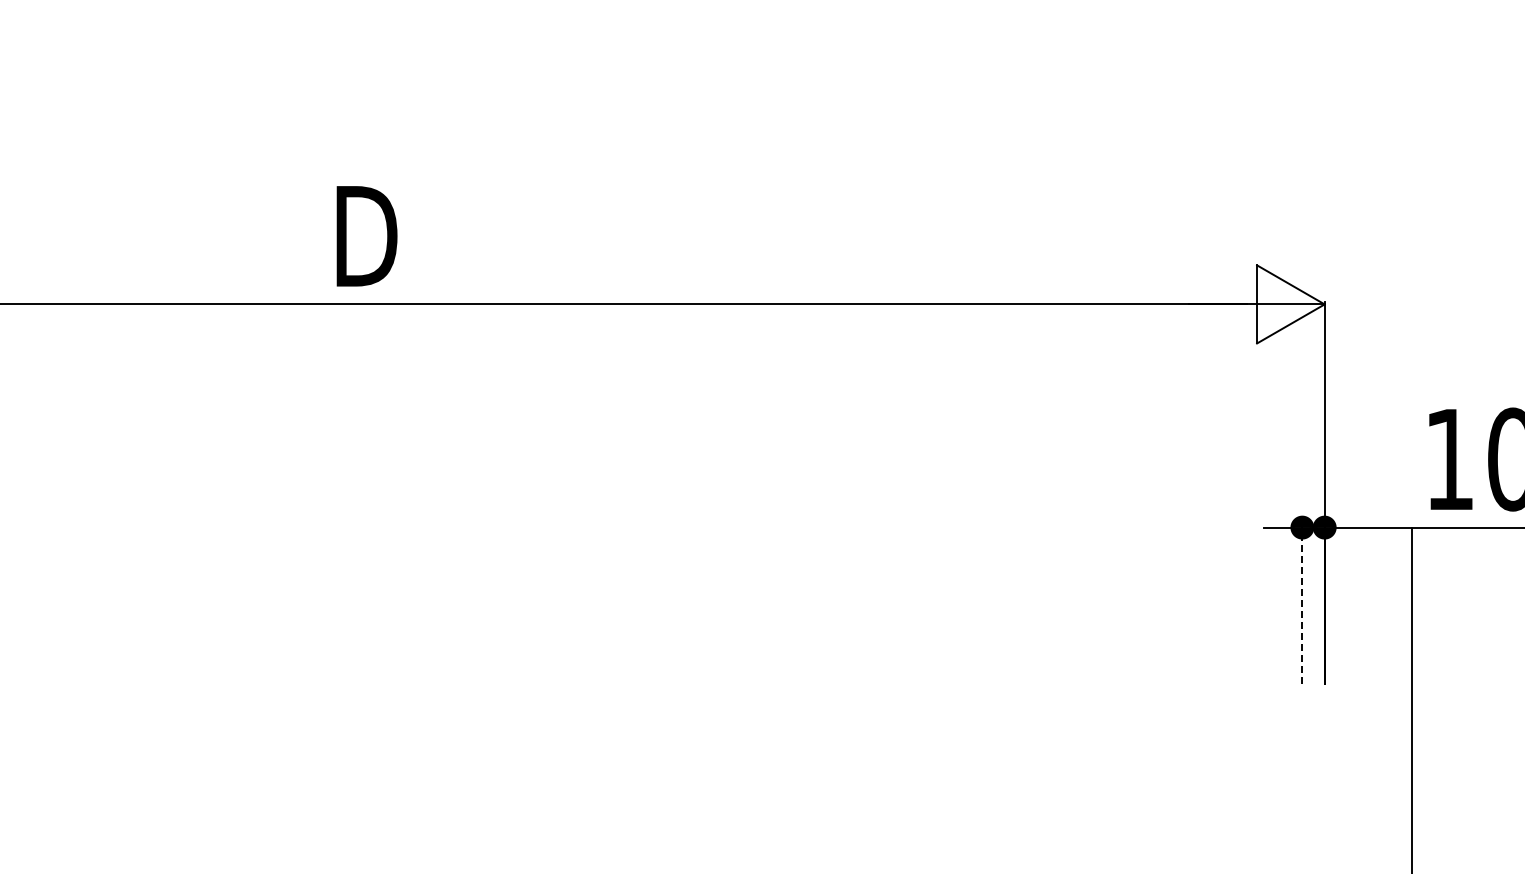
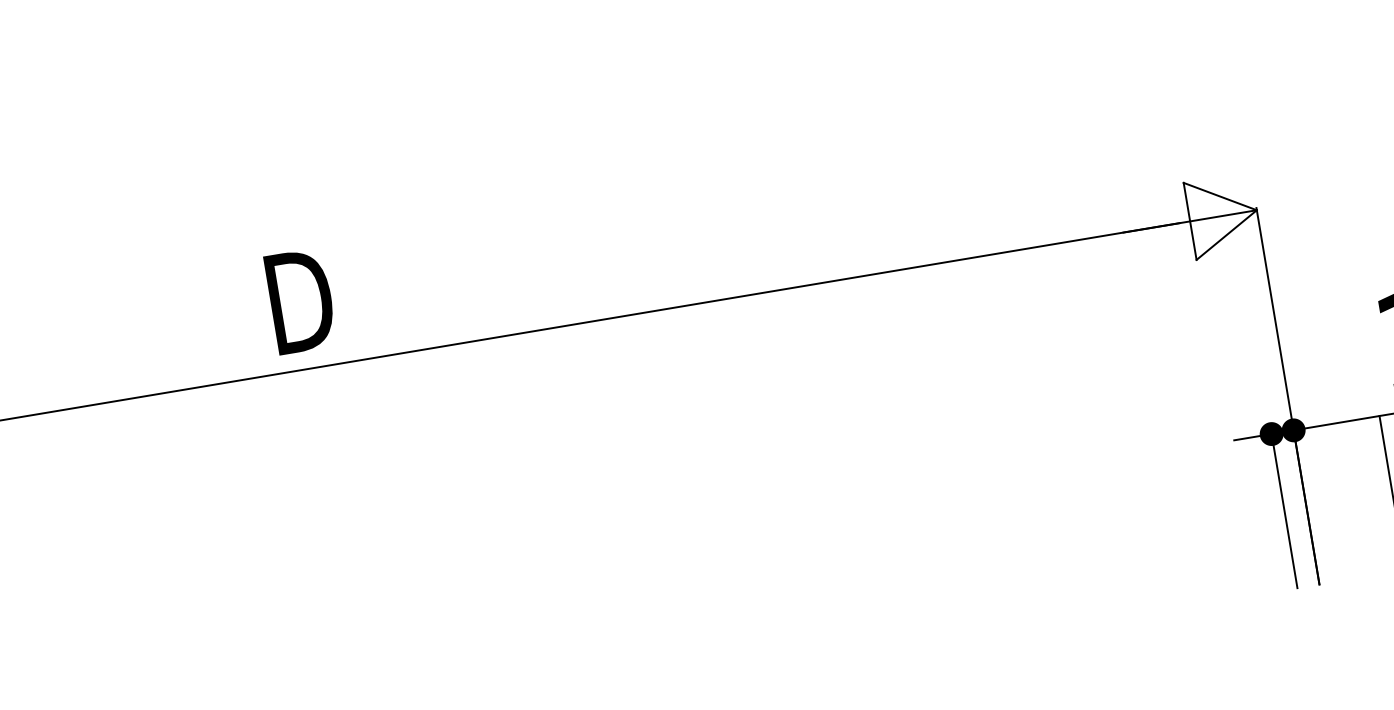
line: (1302, 604) -> (1284, 509), dashed -> solid

